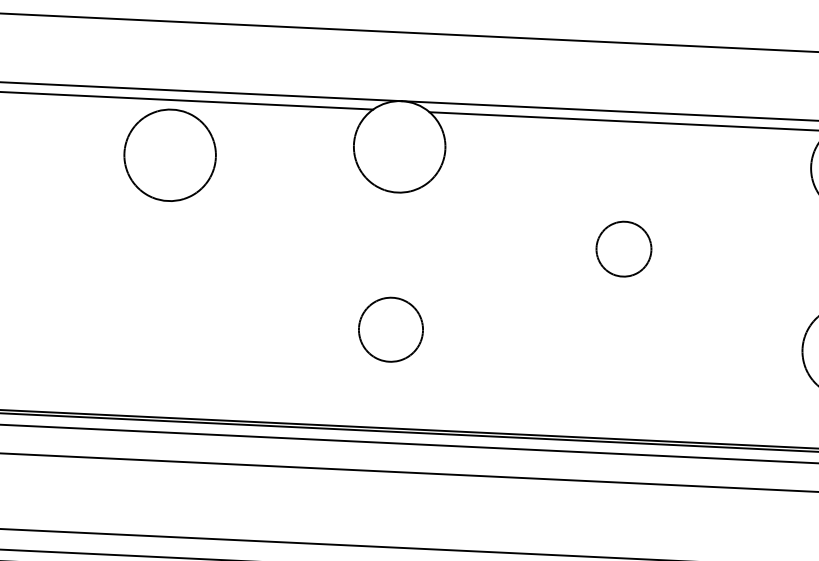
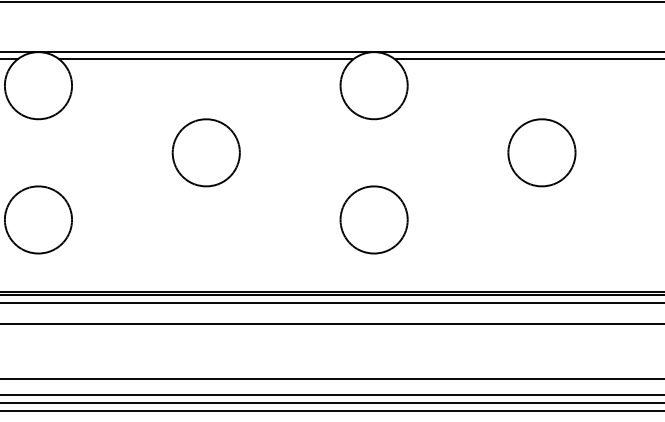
part: (169, 154) -> (205, 152), moved
part: (623, 248) -> (541, 152), size x1.67
part: (390, 329) -> (373, 219), size x1.43

